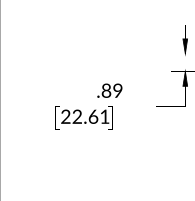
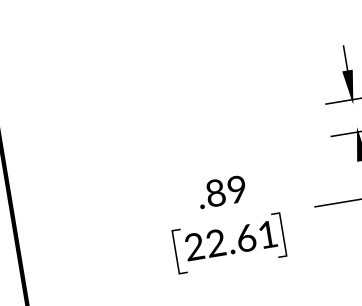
text: (83, 117) -> (227, 242), moved

